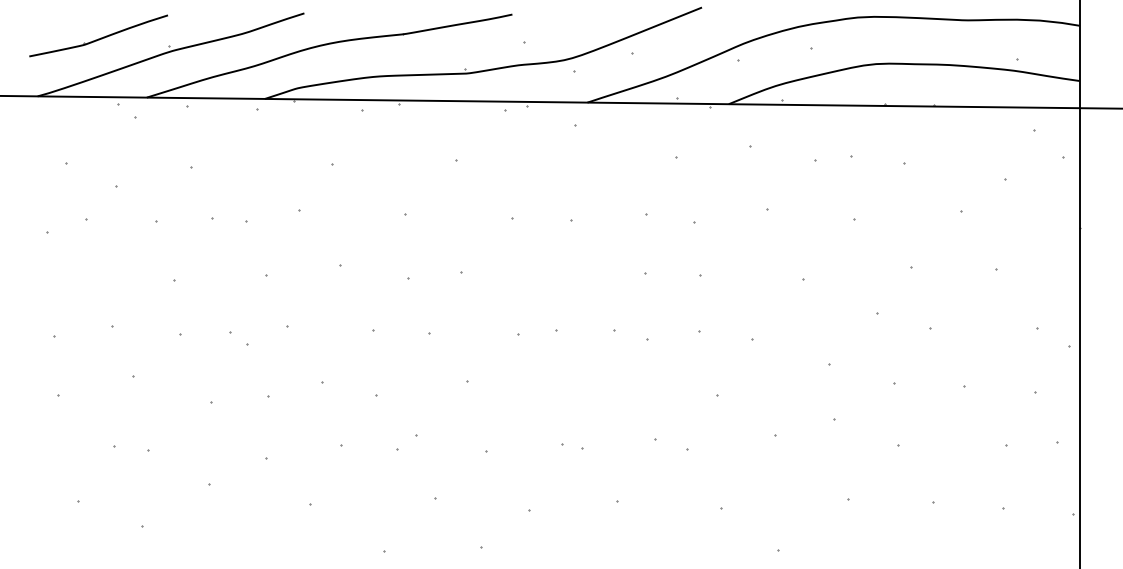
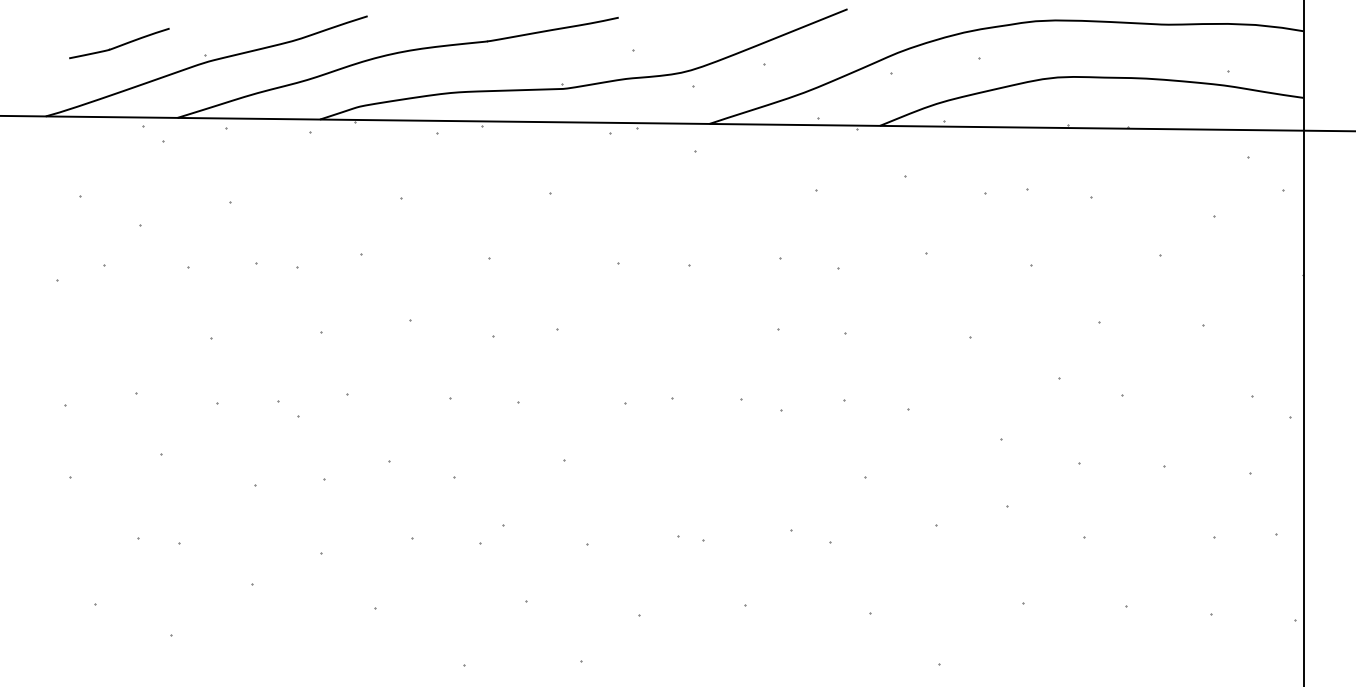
part: (98, 35) -> (119, 43), size x0.6

